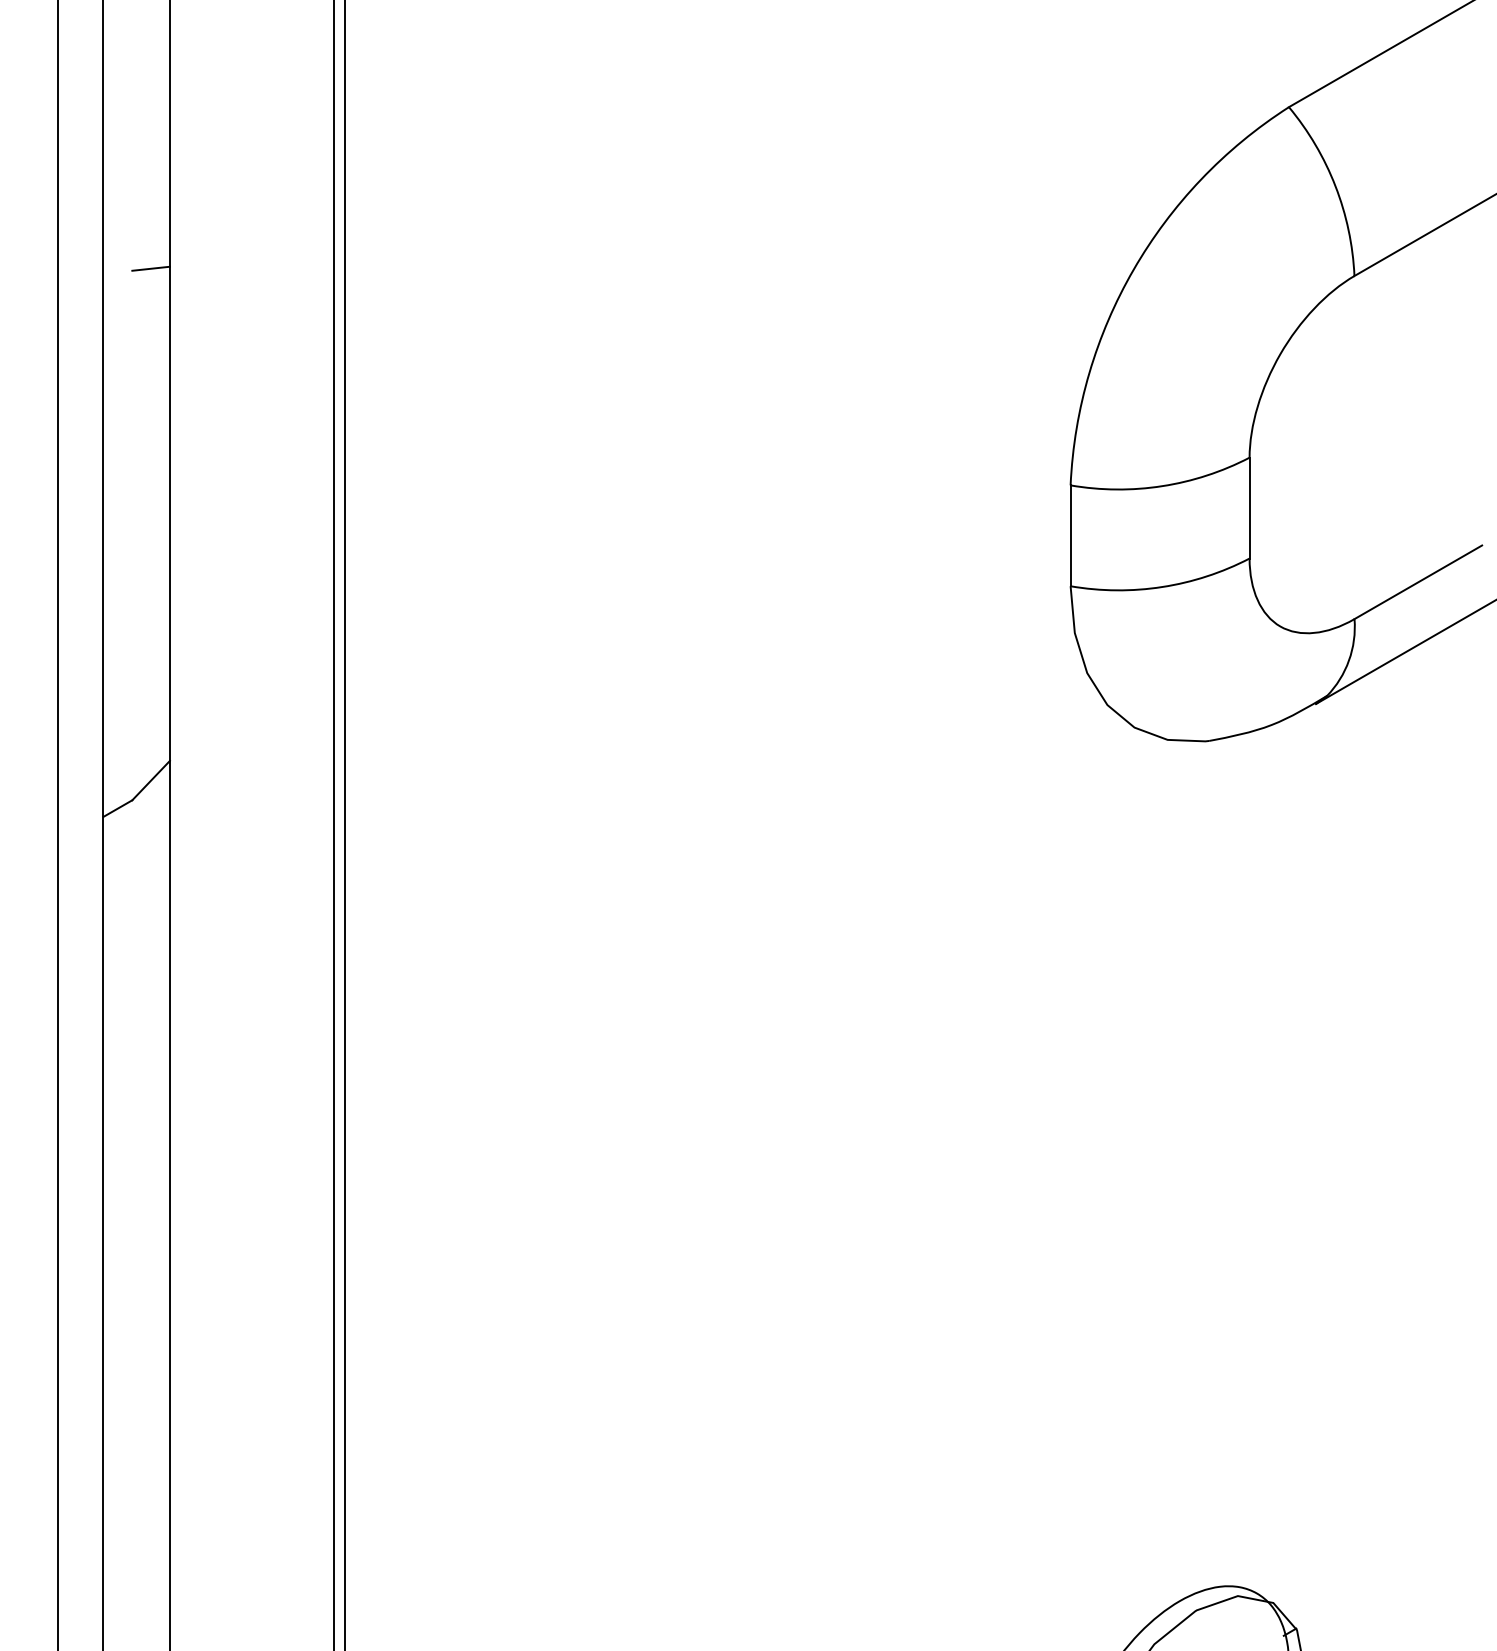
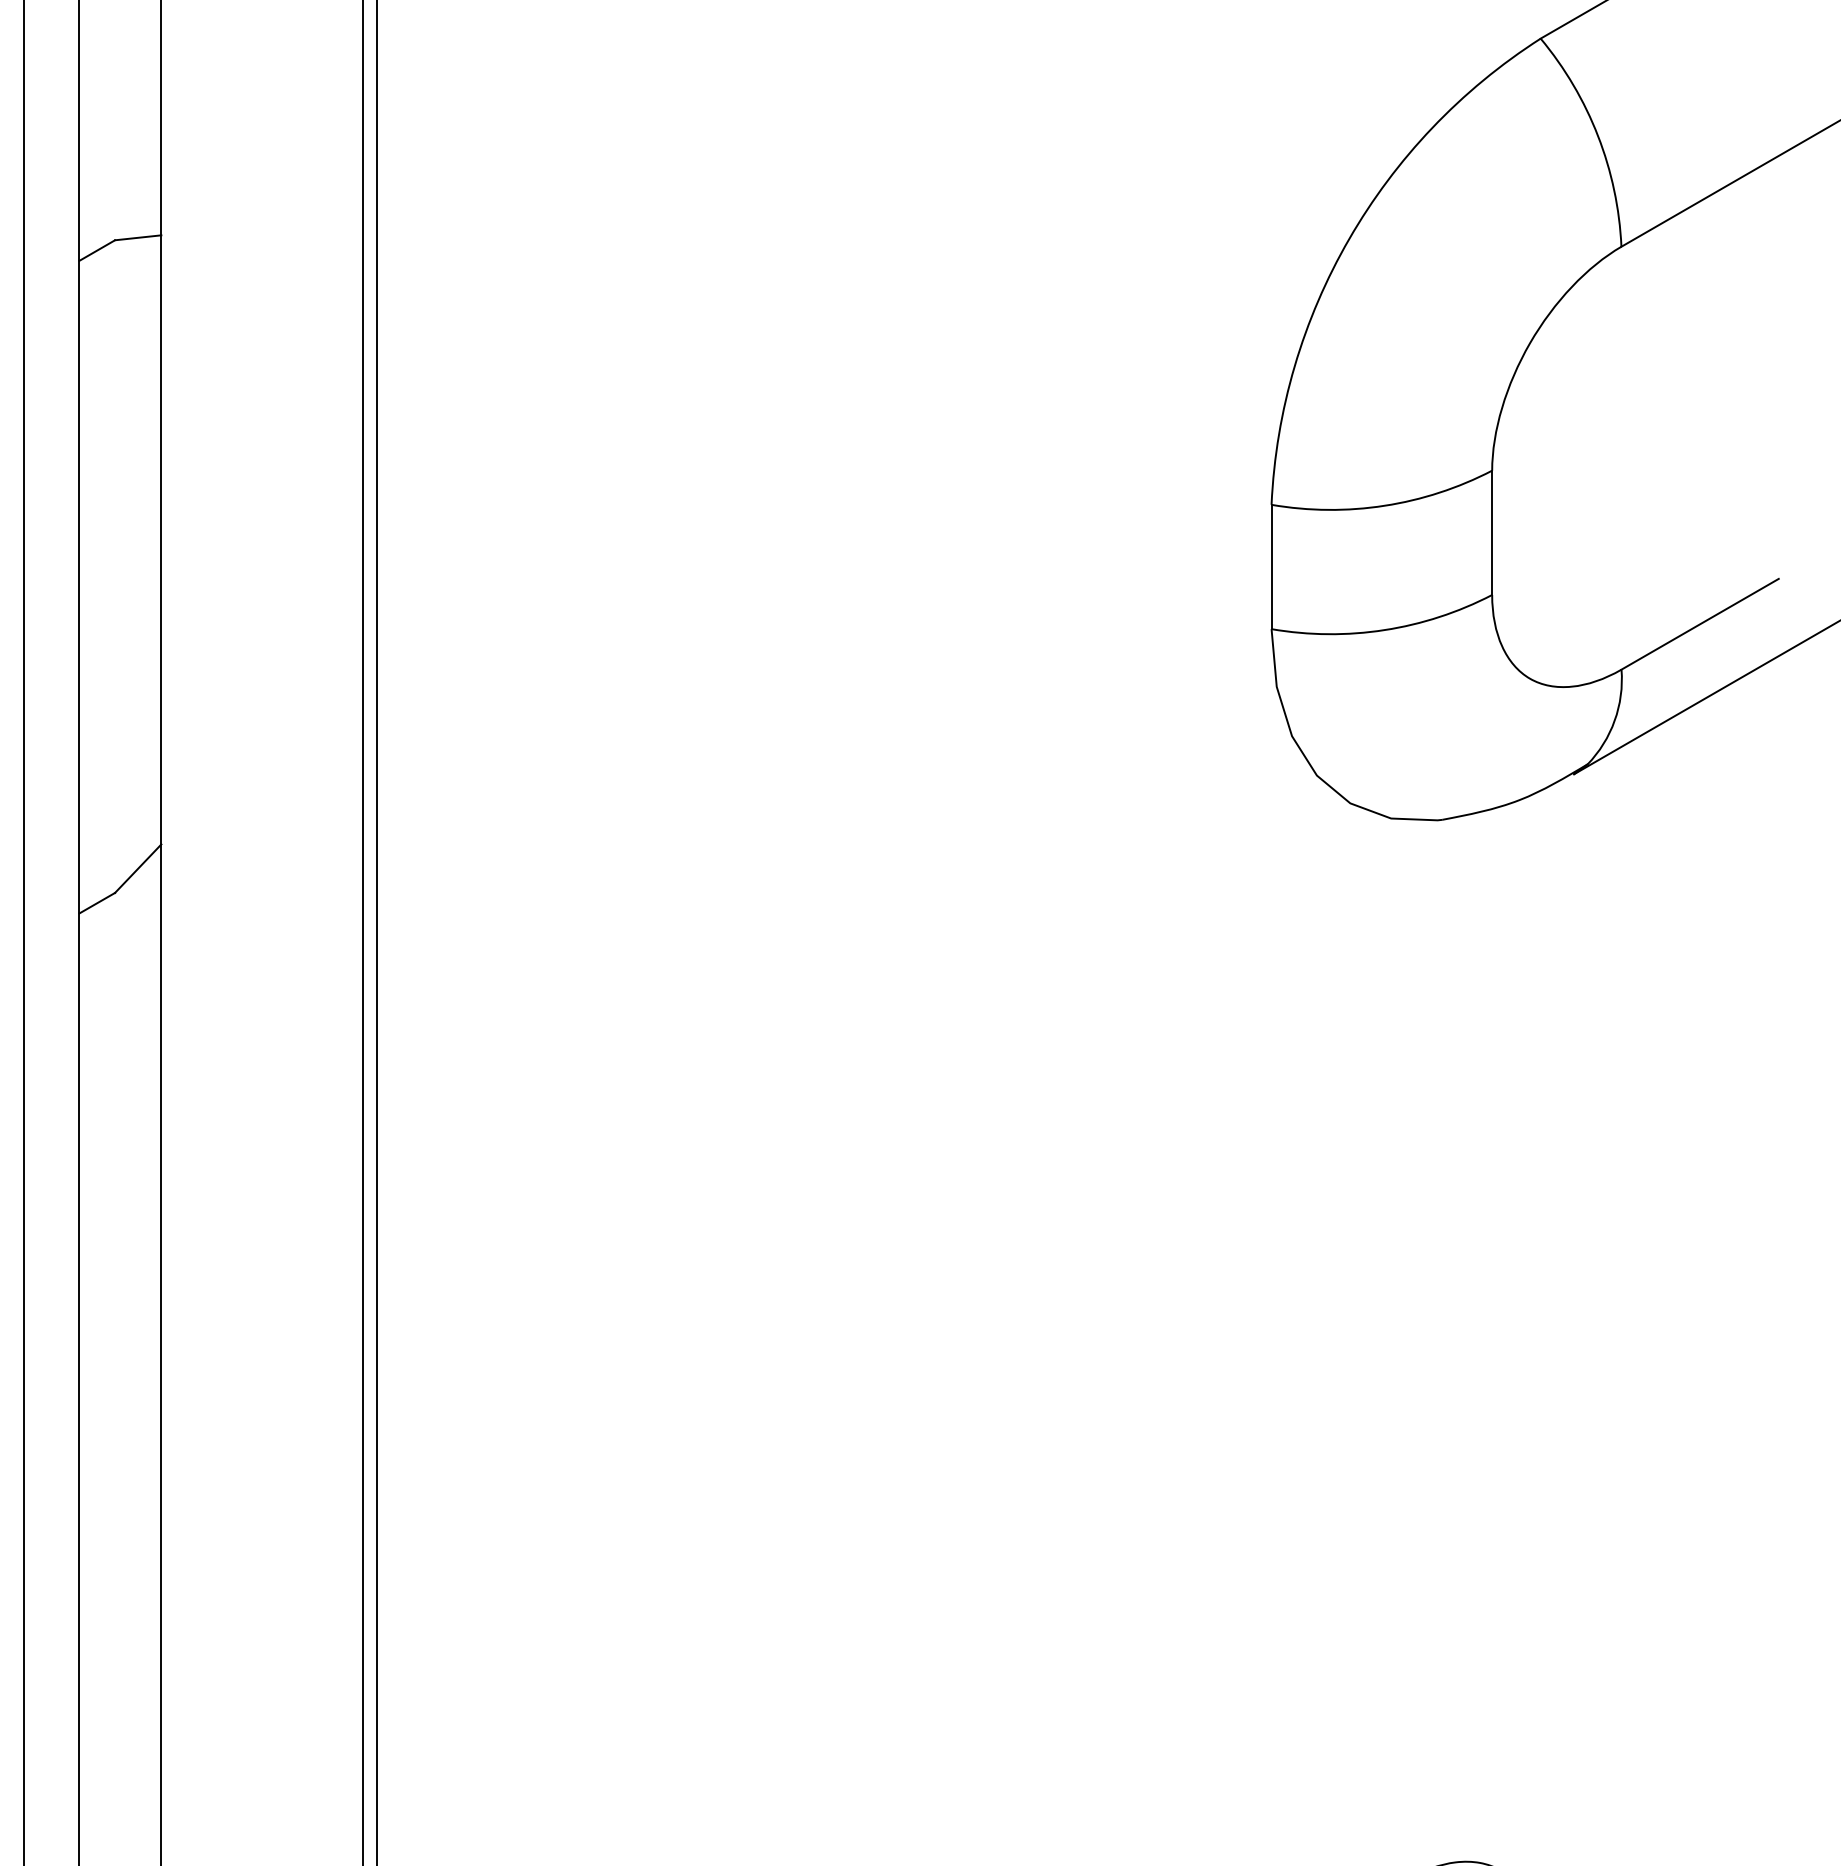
line: (117, 278) -> (96, 249), added

